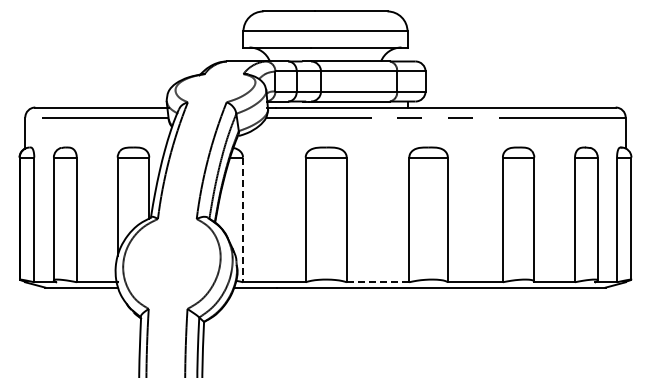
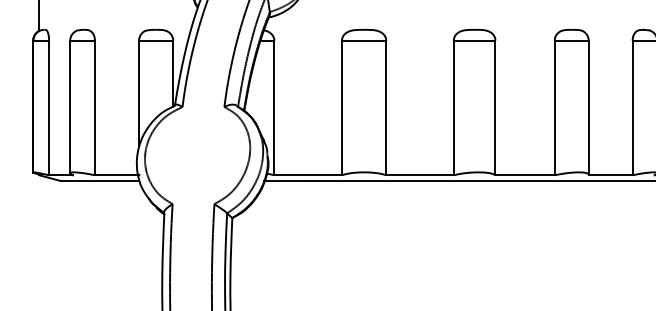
line: (243, 220) -> (274, 108), dashed -> solid
line: (377, 282) -> (419, 175), dashed -> solid

